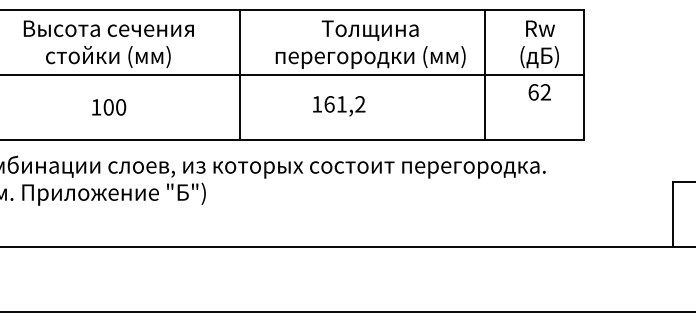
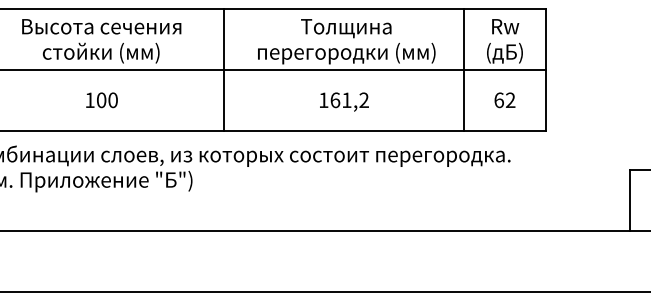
line: (484, 74) -> (463, 69), moved
text: (539, 92) -> (504, 100), moved
text: (339, 106) -> (344, 102), moved

